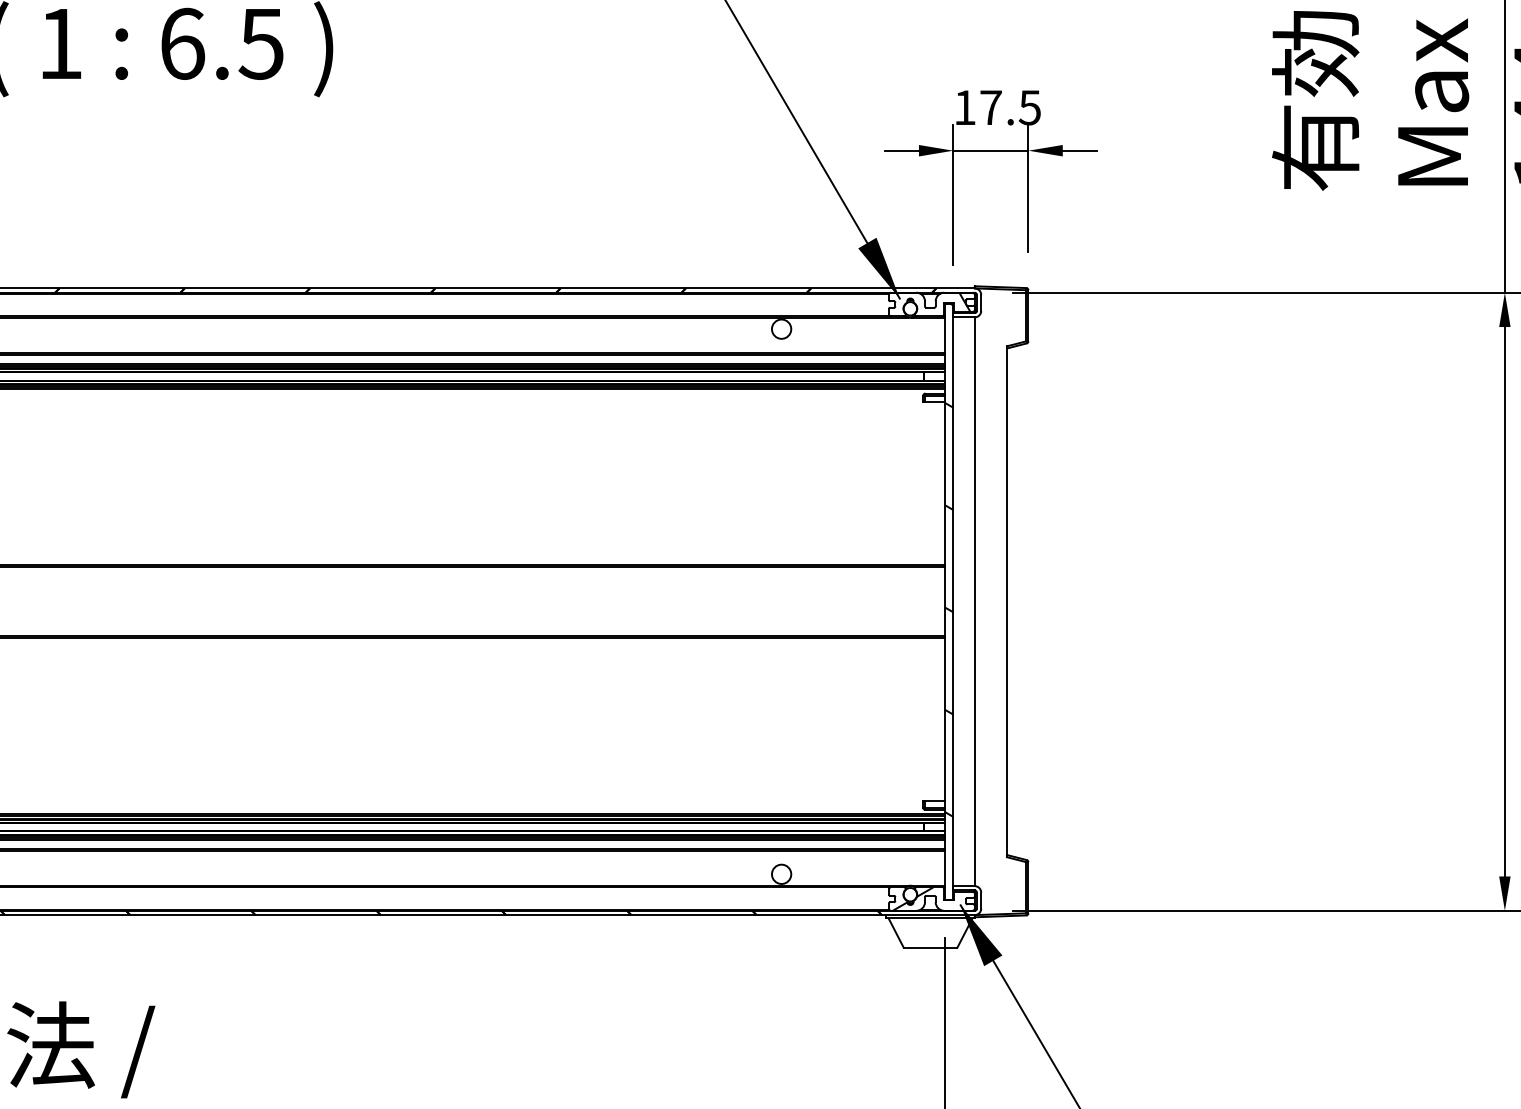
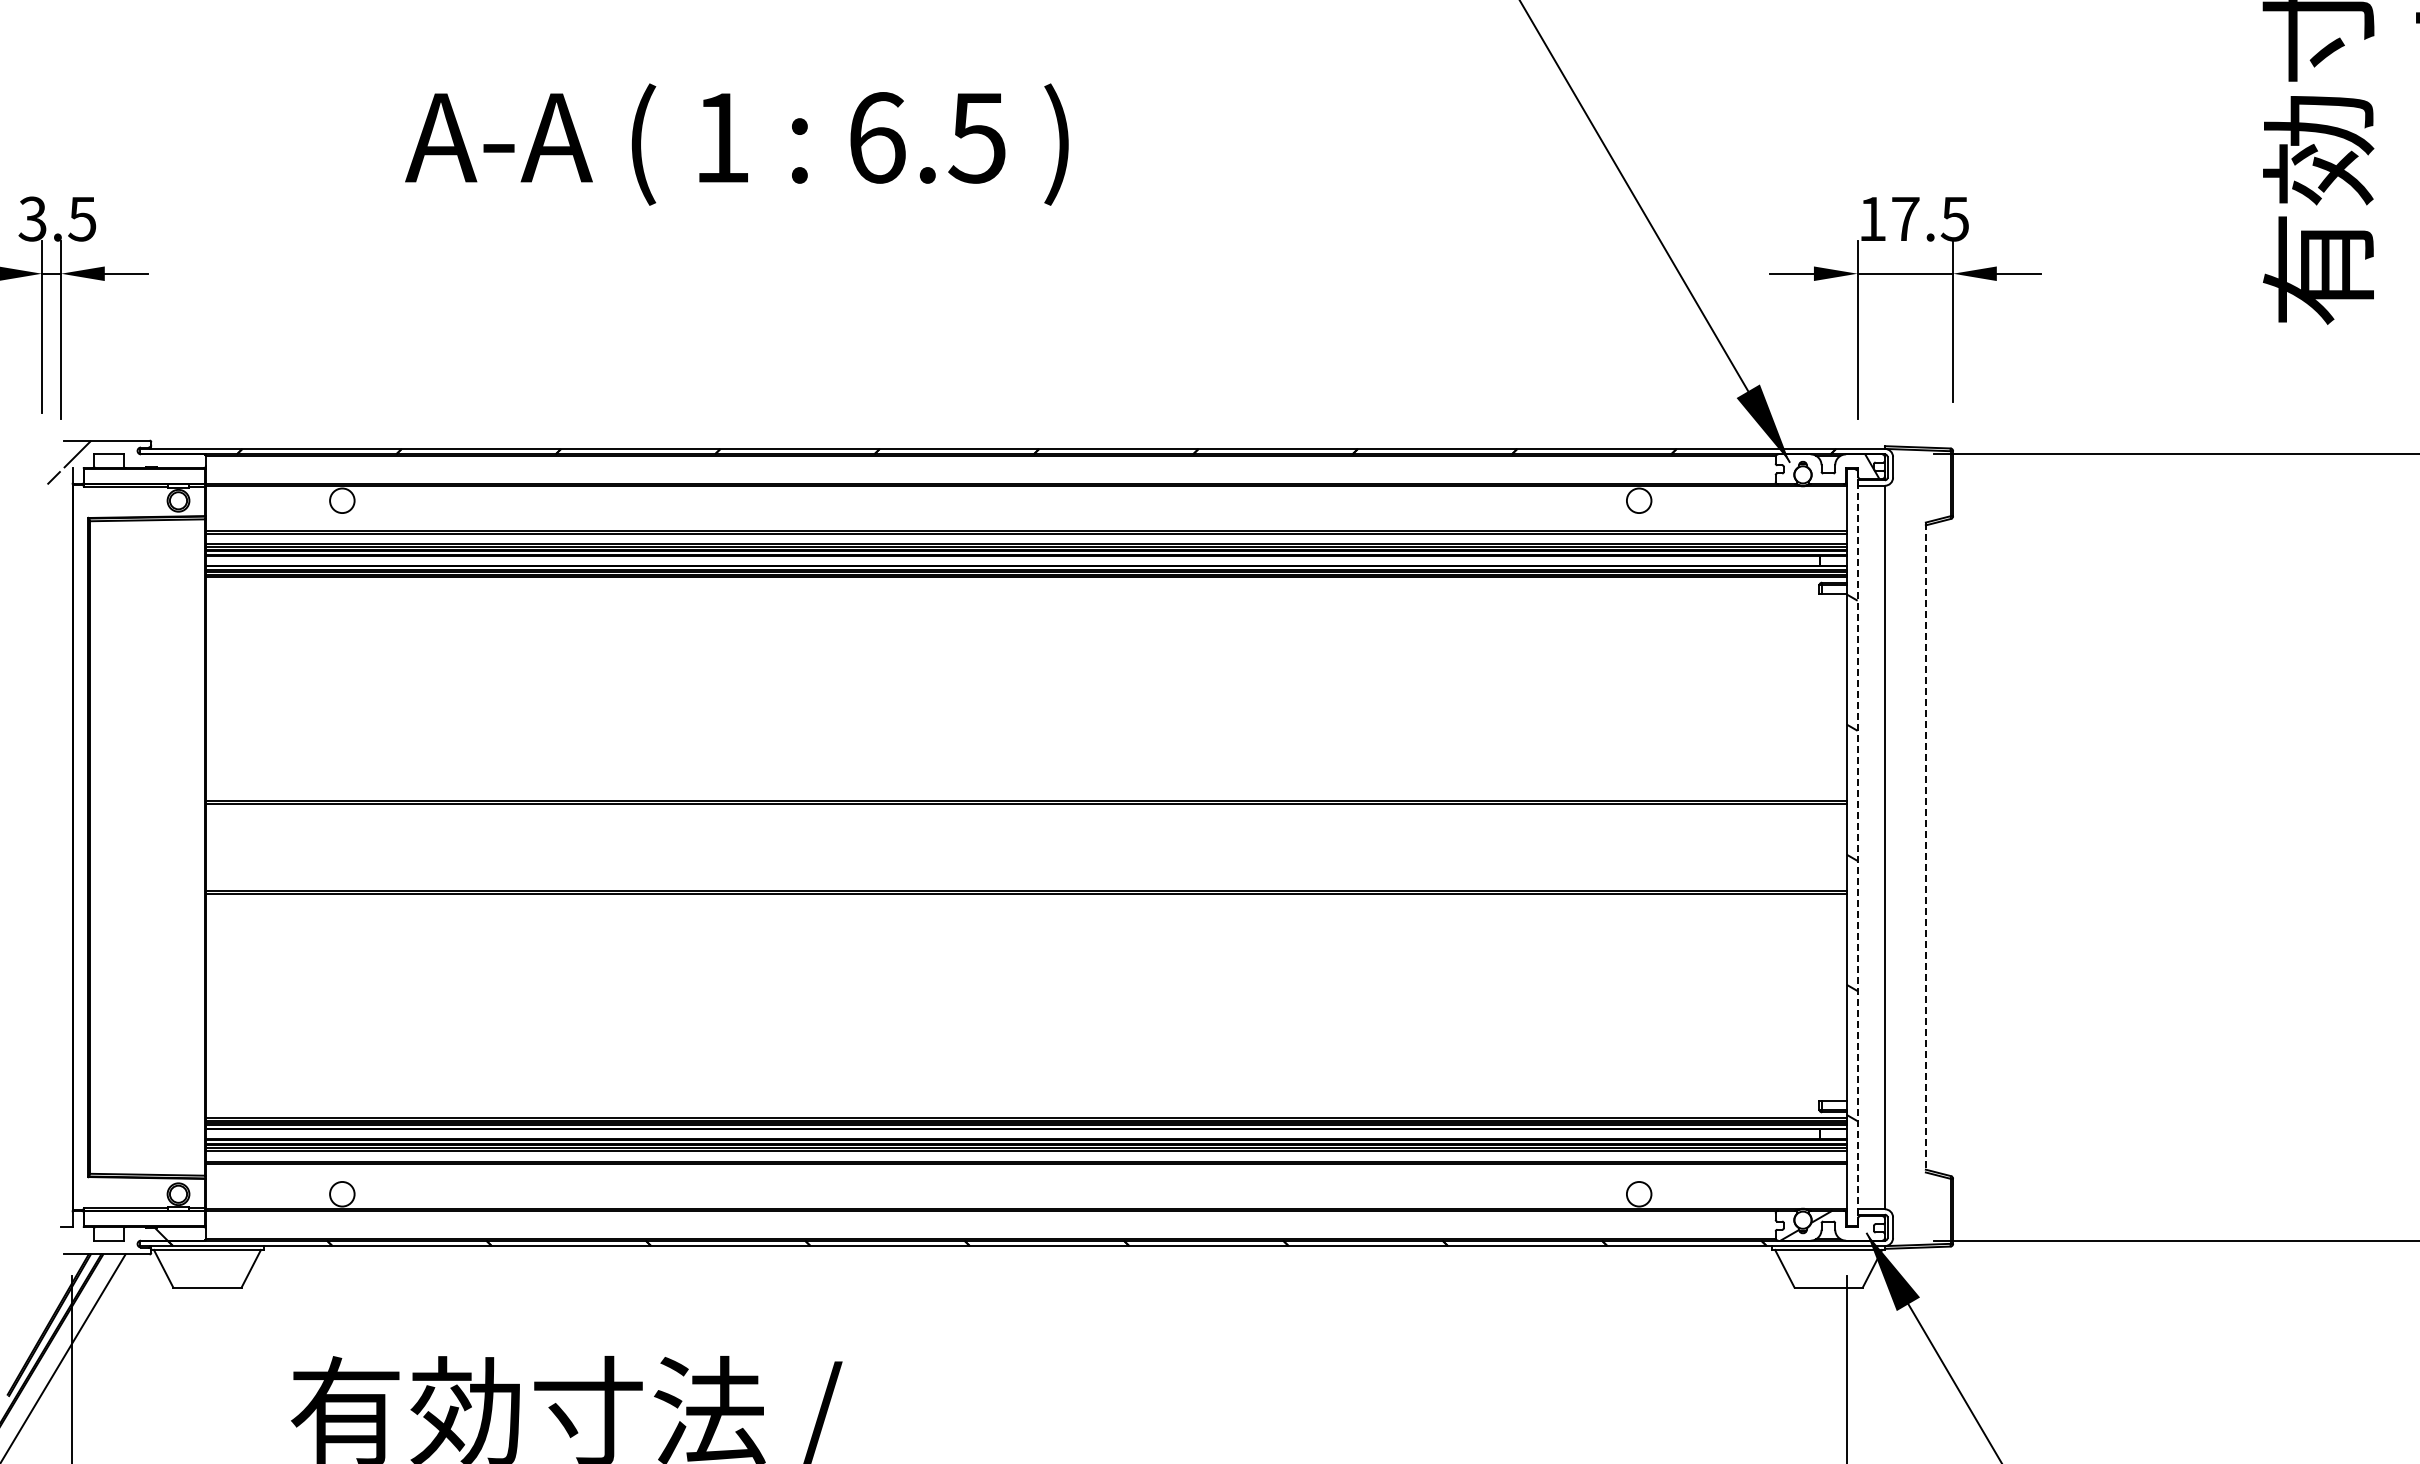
line: (953, 601) -> (1857, 847), solid -> dashed
line: (1006, 601) -> (1925, 847), solid -> dashed

